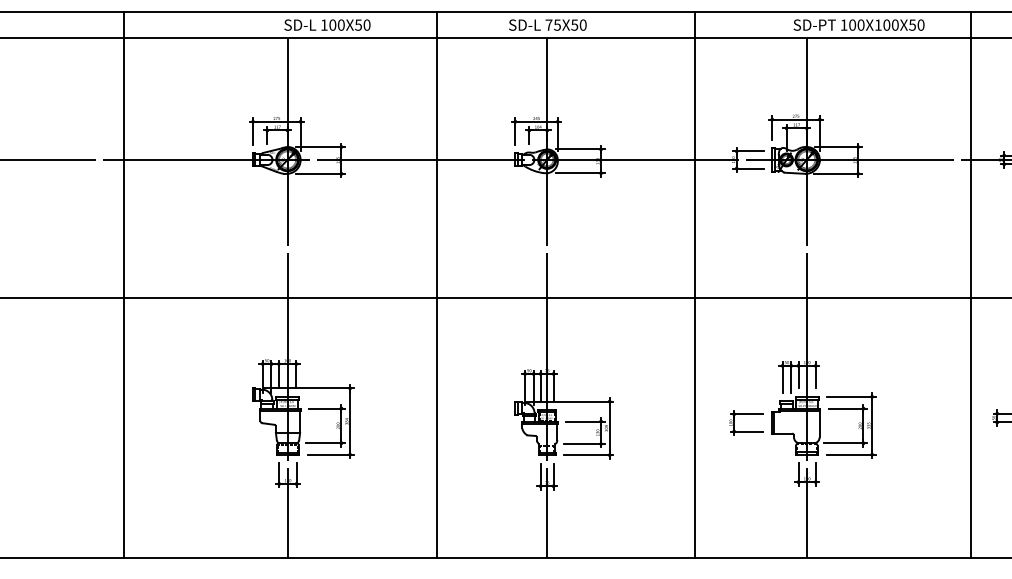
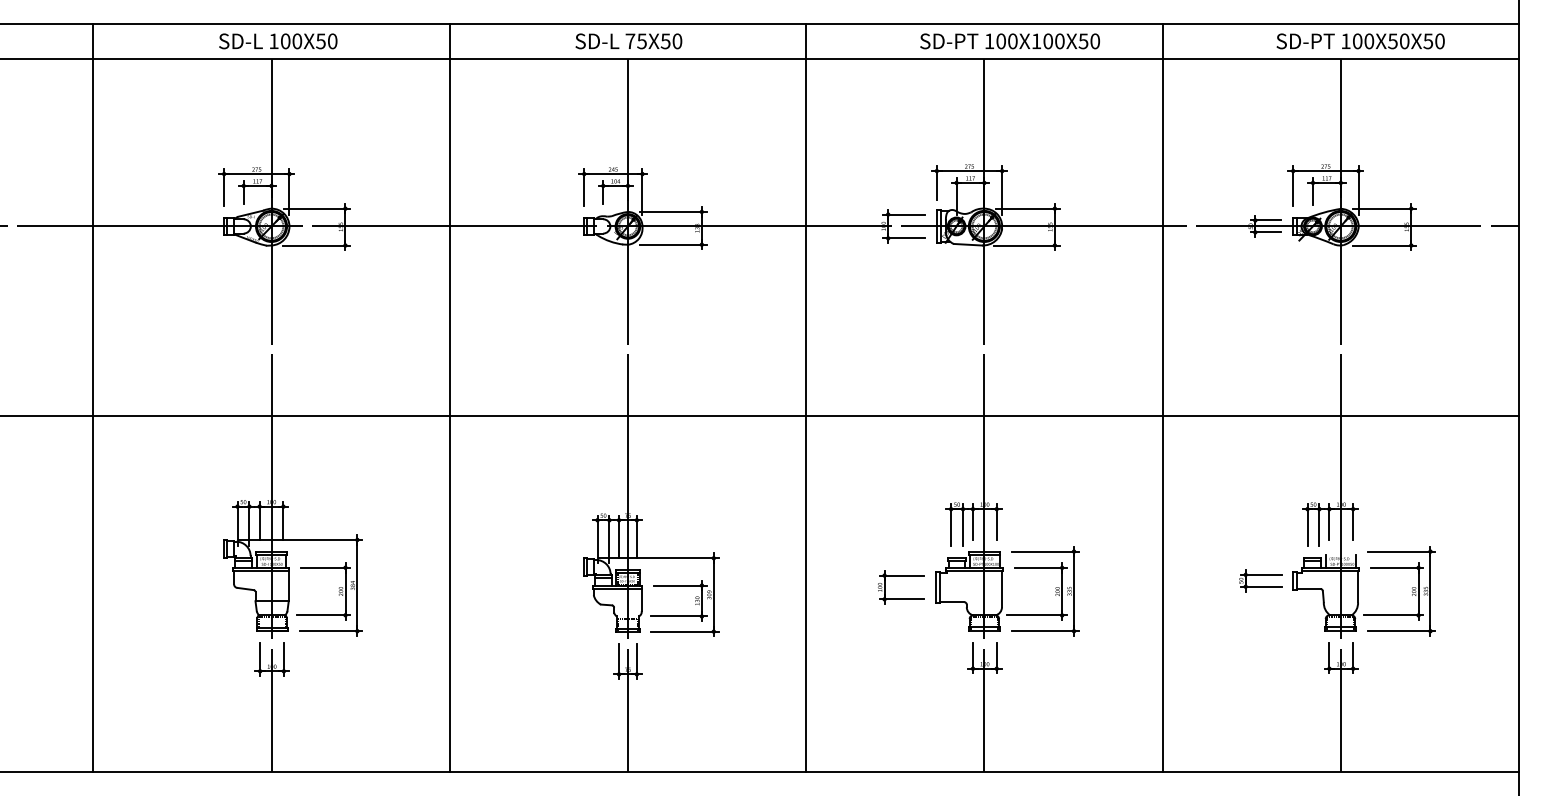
text: (327, 25) -> (278, 41), moved
text: (858, 25) -> (1009, 41), moved
line: (124, 284) -> (93, 397), moved
line: (436, 284) -> (449, 397), moved
line: (695, 284) -> (806, 397), moved
line: (970, 284) -> (1162, 397), moved

